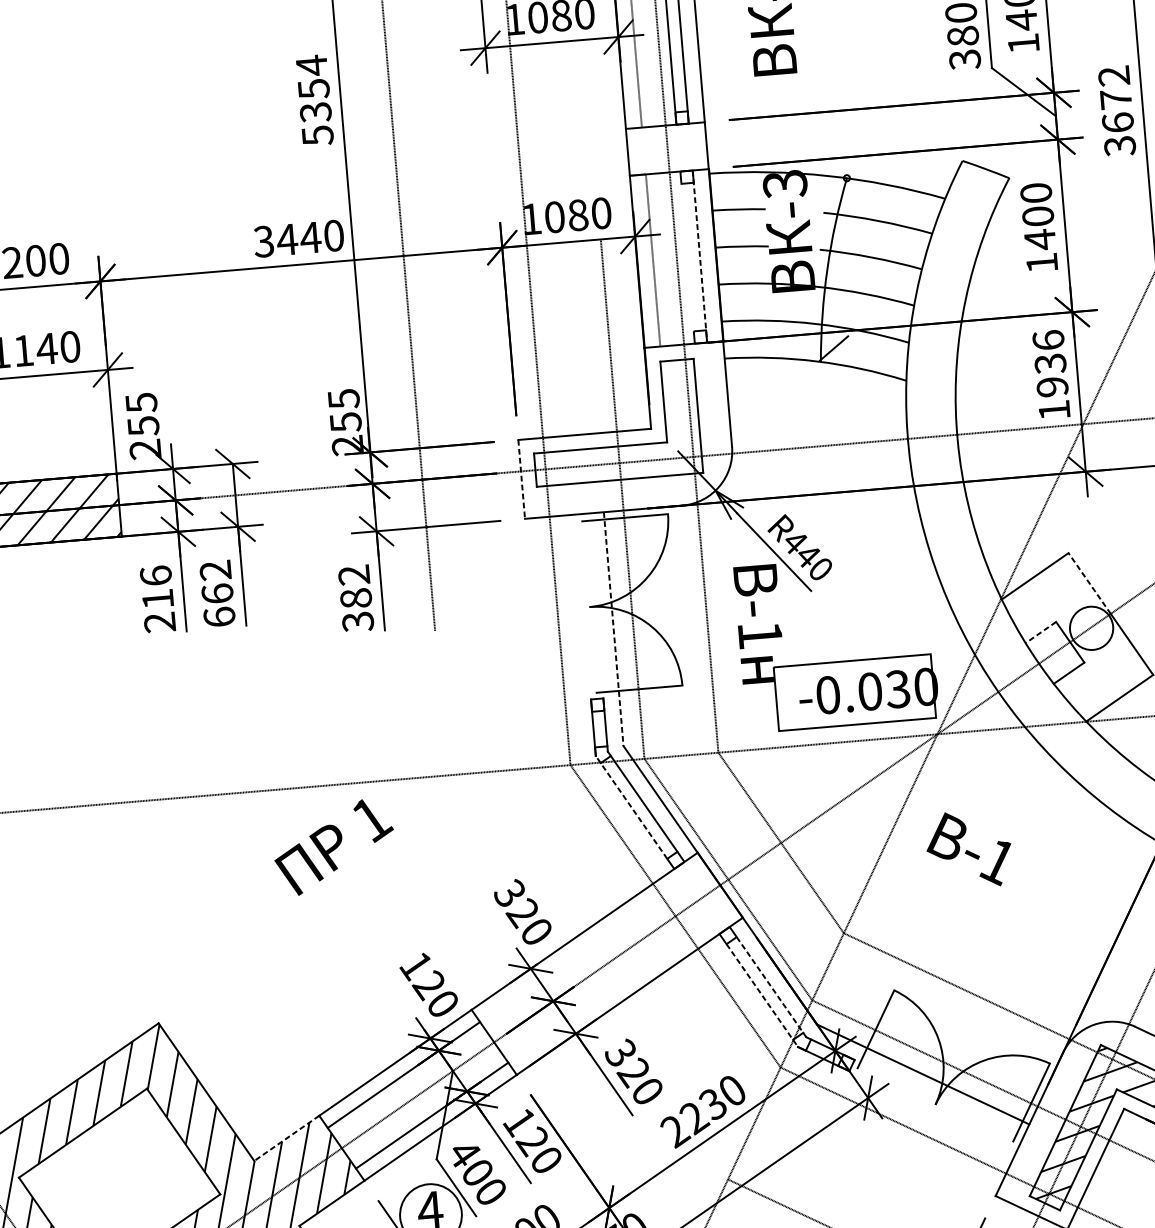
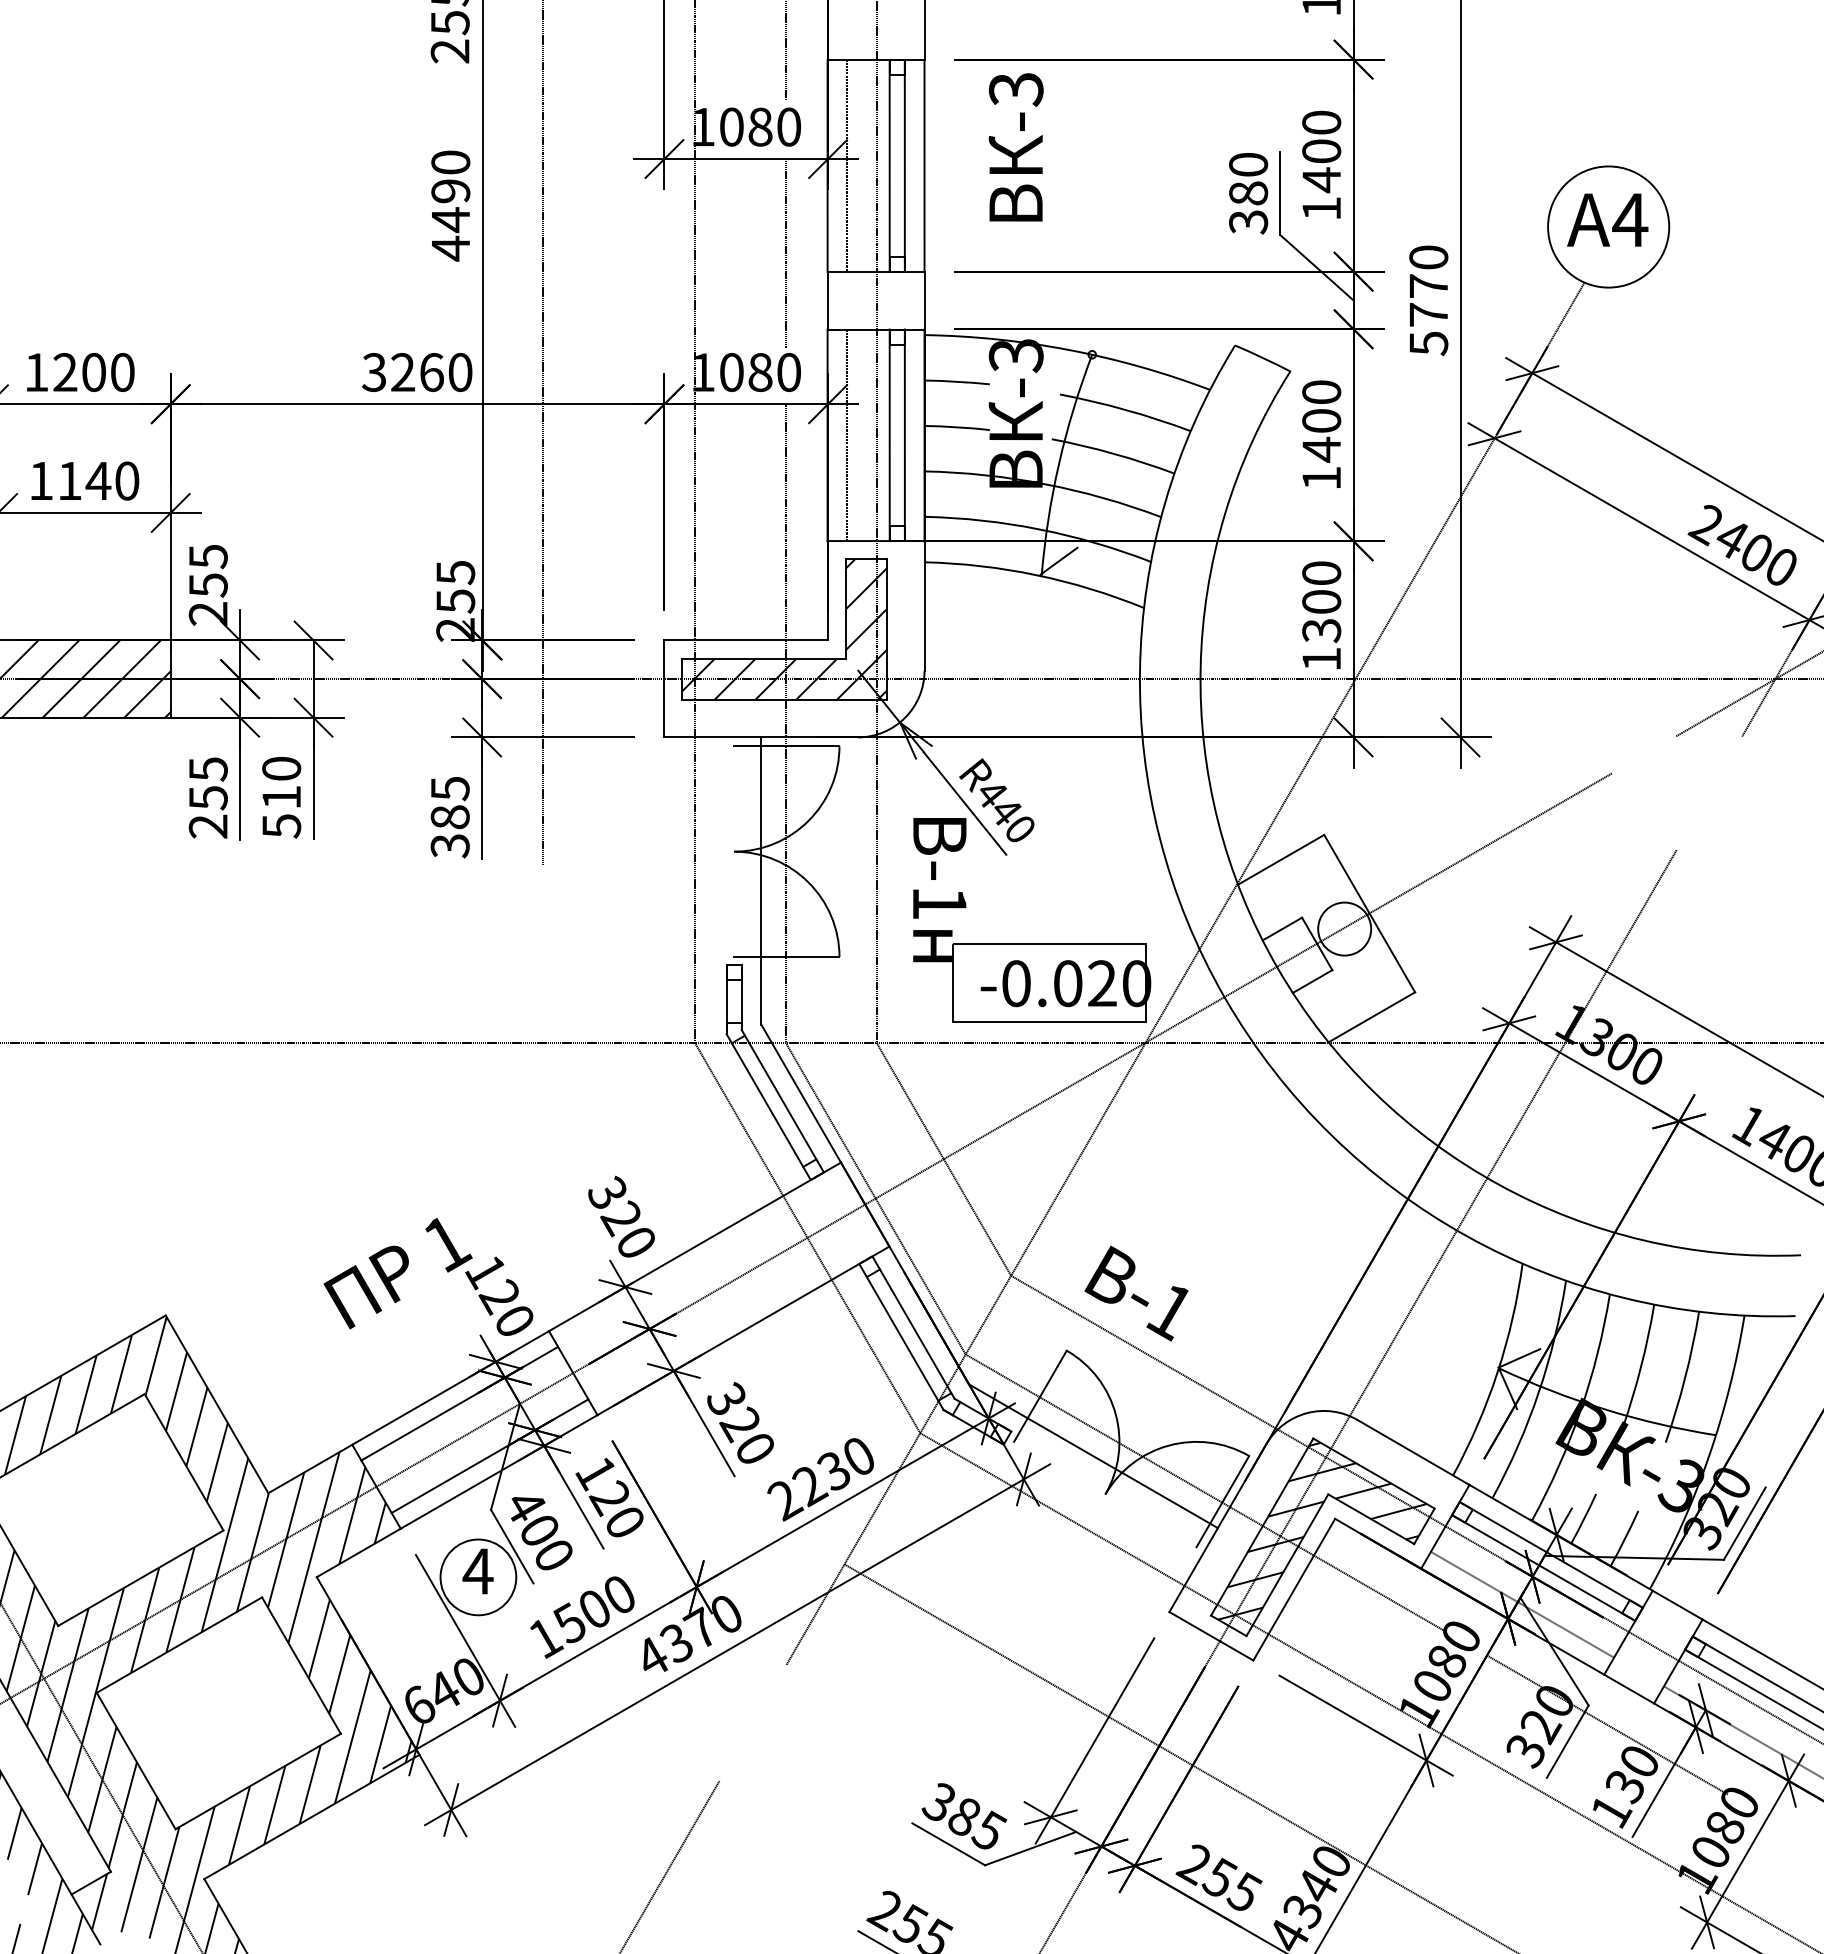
text: (314, 100) -> (450, 205), 5354 -> 4490
text: (1116, 111) -> (1428, 300), 3672 -> 5770
line: (590, 115) -> (785, 252), added
text: (299, 238) -> (417, 372), 3440 -> 3260
line: (699, 256) -> (904, 435), dashed -> solid
line: (687, 257) -> (889, 435), added
text: (1050, 364) -> (1321, 602), 1936 -> 1300
hatch: (615, 422) -> (784, 629), added
line: (521, 479) -> (664, 689), dashed -> solid
text: (353, 575) -> (449, 788), 382 -> 385
line: (1089, 582) -> (1346, 873), dashed -> solid
text: (156, 587) -> (207, 783), 216 -> 255
text: (217, 593) -> (281, 797), 662 -> 510
line: (613, 629) -> (761, 881), dashed -> solid
line: (1041, 632) -> (1282, 929), dashed -> solid
text: (897, 689) -> (1101, 983), -0.030 -> -0.020
line: (631, 807) -> (764, 1100), dashed -> solid
text: (333, 847) -> (397, 1273), moved
text: (969, 849) -> (1136, 1293), moved
line: (771, 987) -> (917, 1334), dashed -> solid
line: (762, 995) -> (905, 1343), dashed -> solid
line: (286, 1138) -> (309, 1469), dashed -> solid

